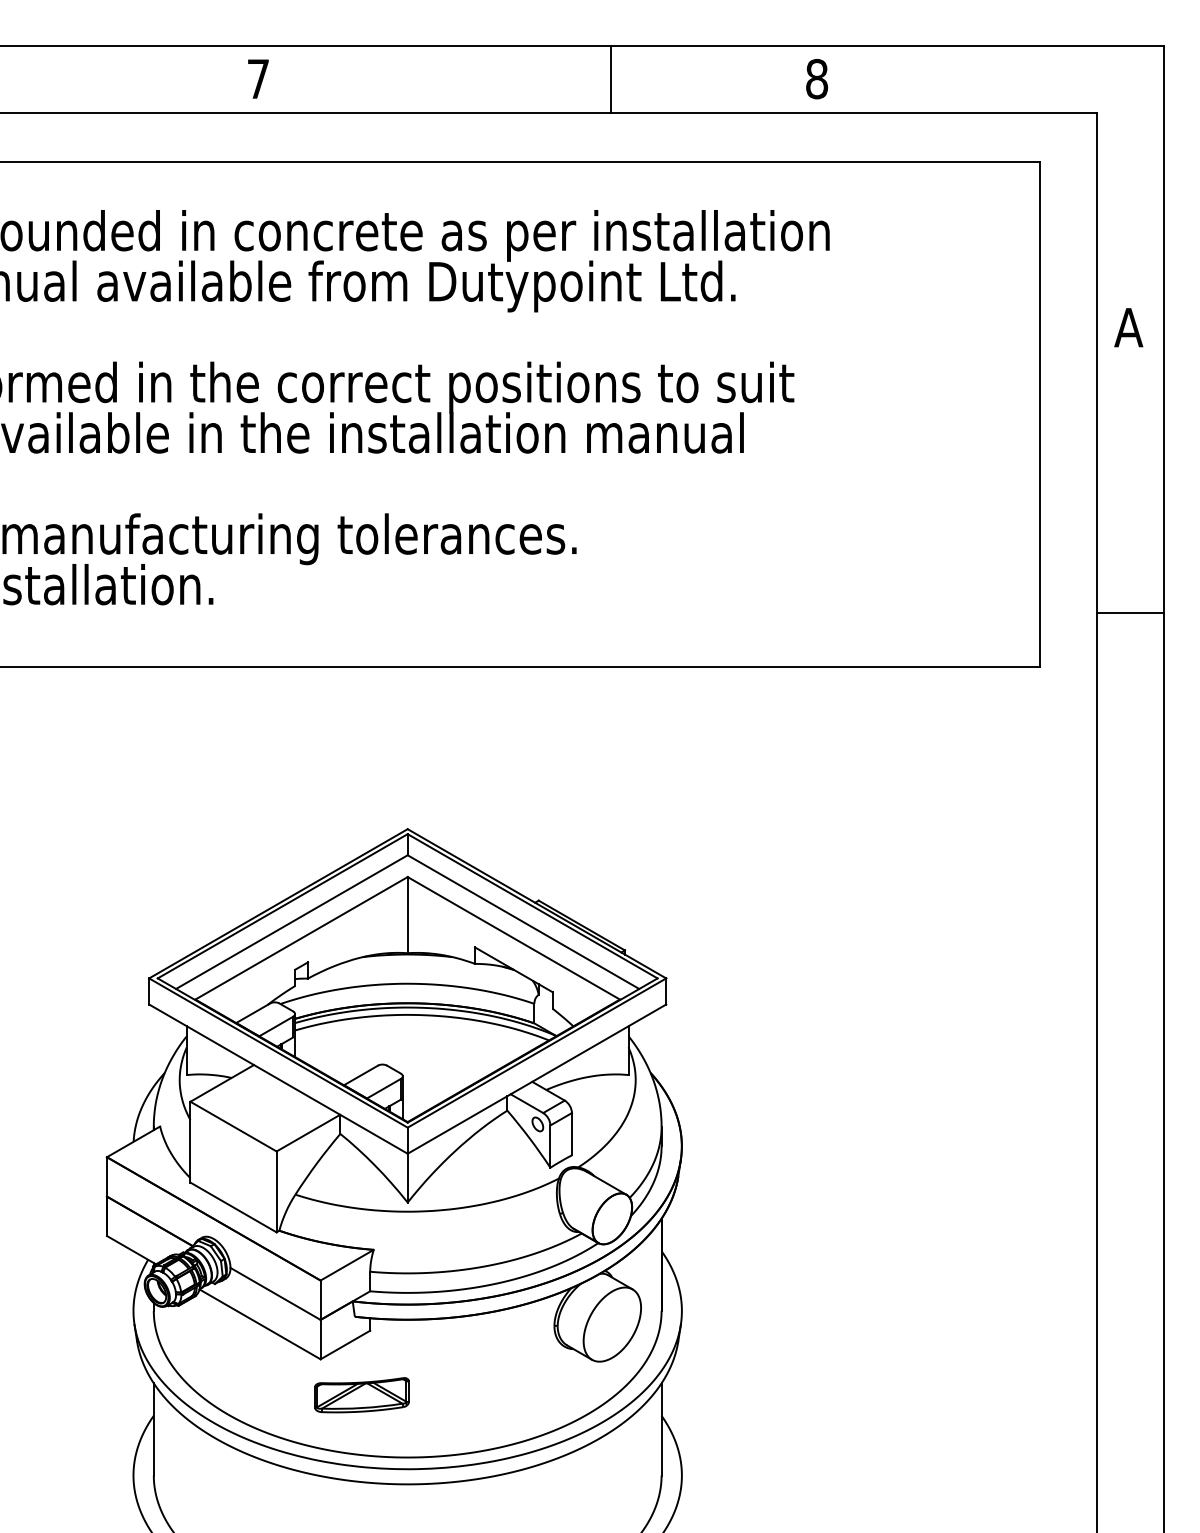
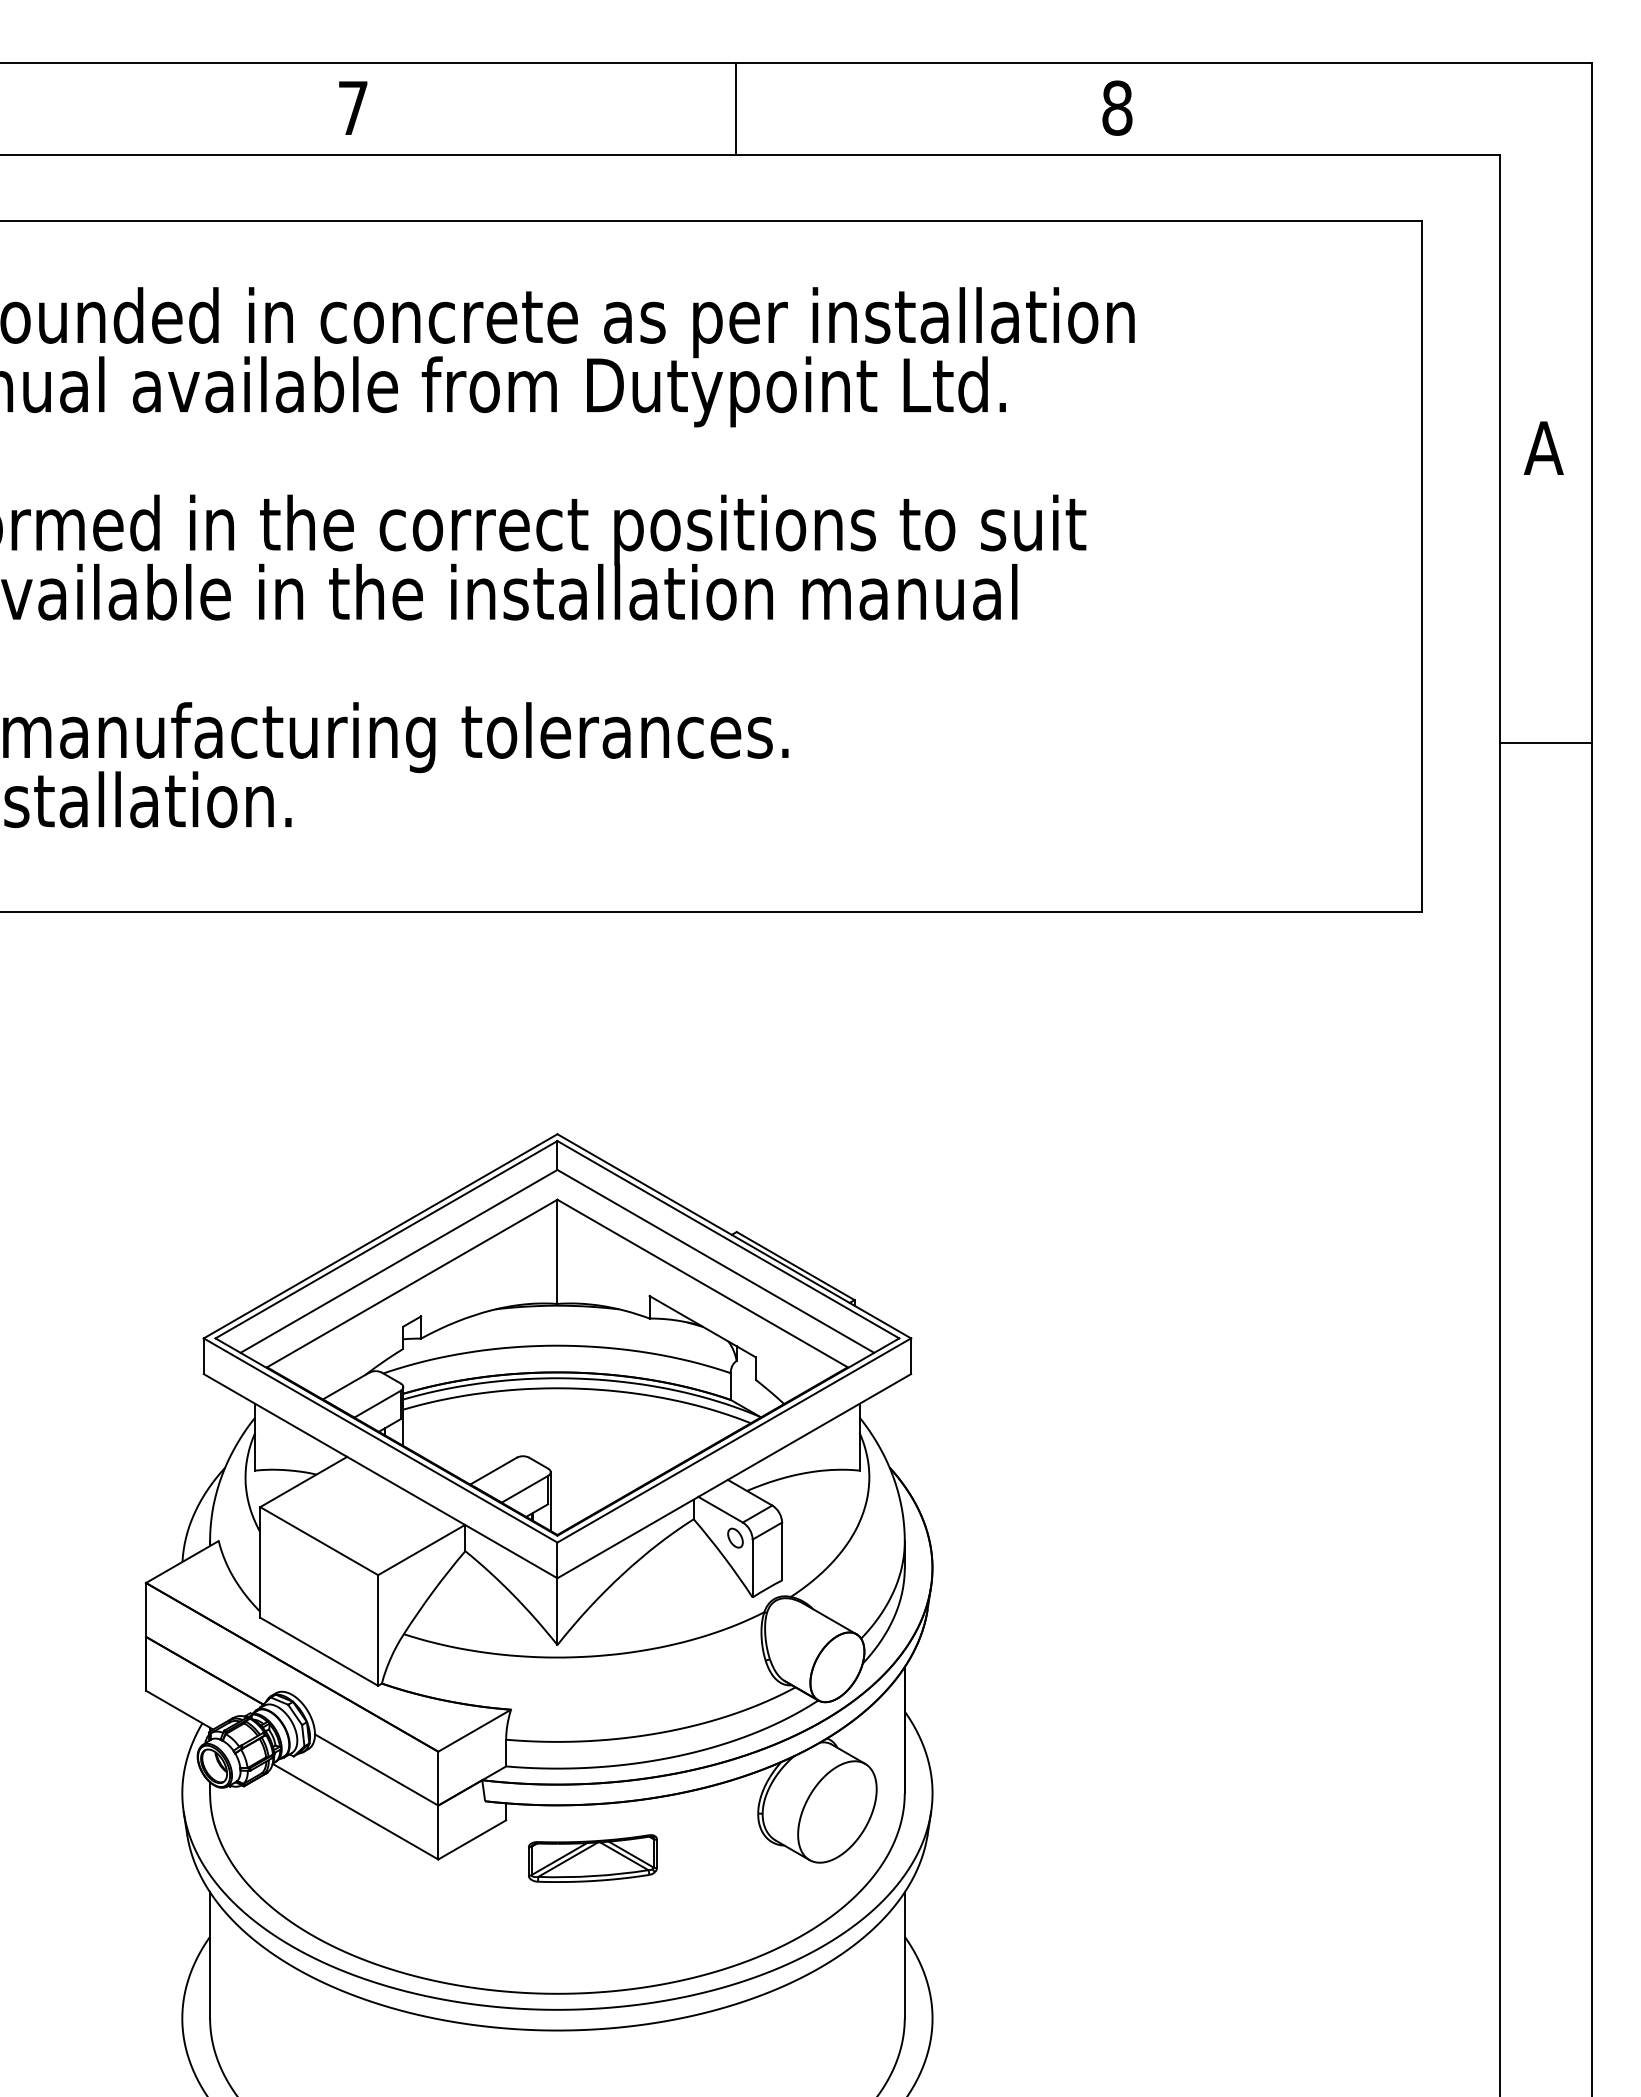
line: (610, 79) -> (735, 108), moved
line: (1129, 612) -> (1545, 742), moved
part: (361, 1395) -> (592, 1858), moved

